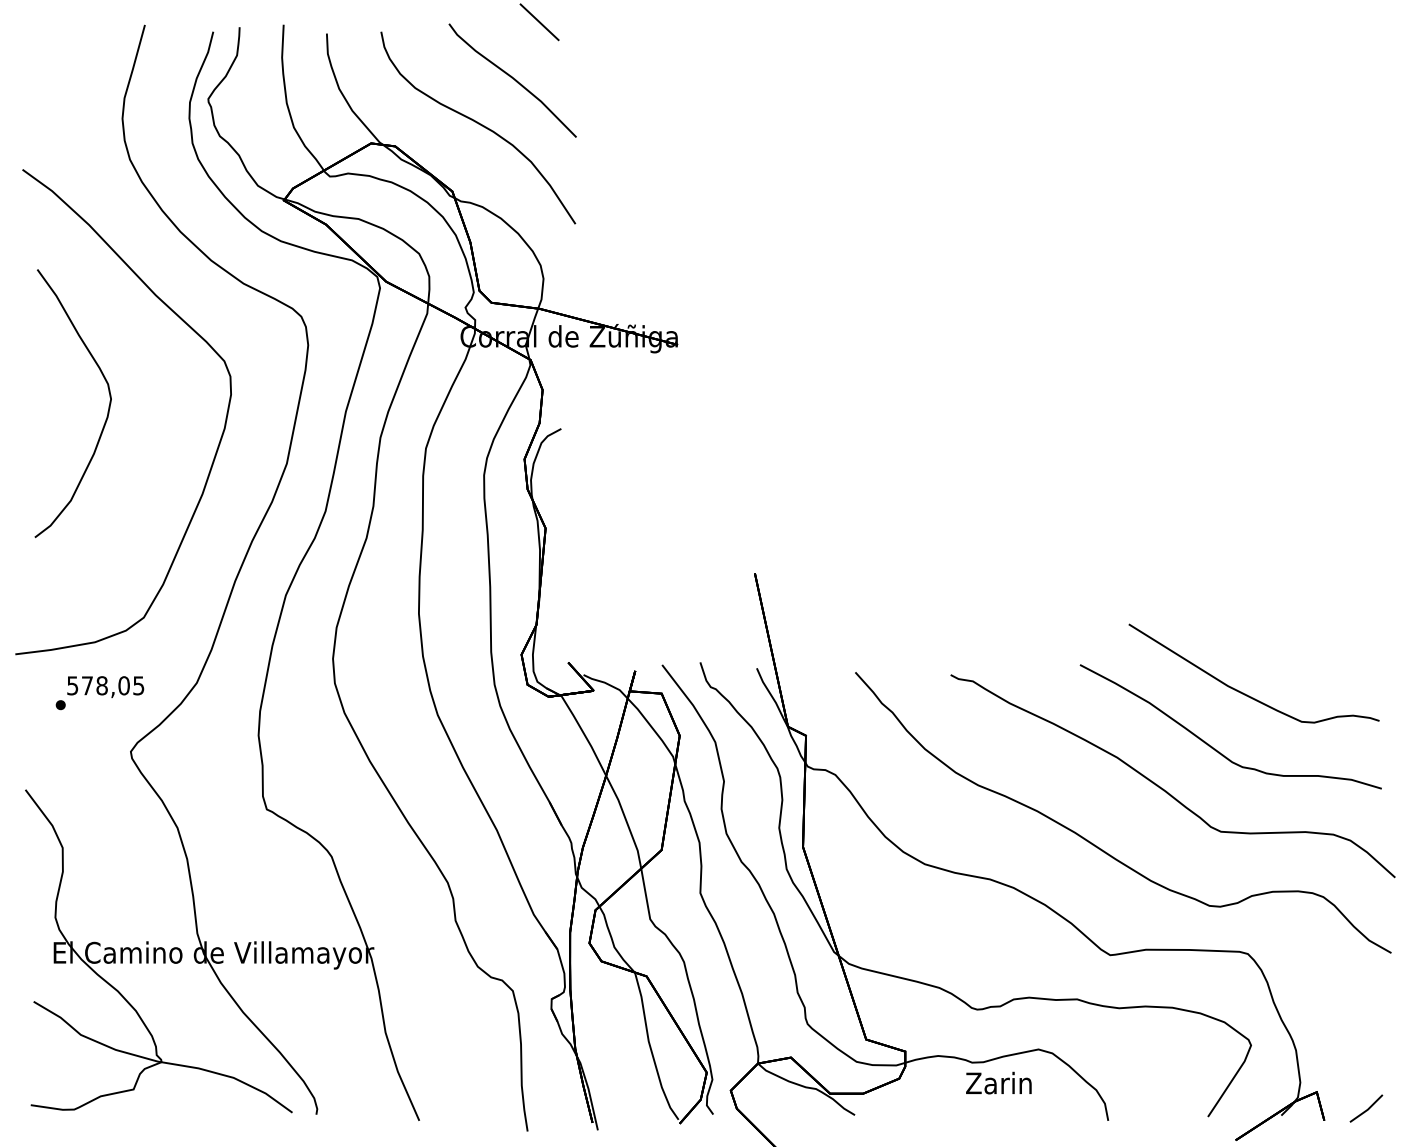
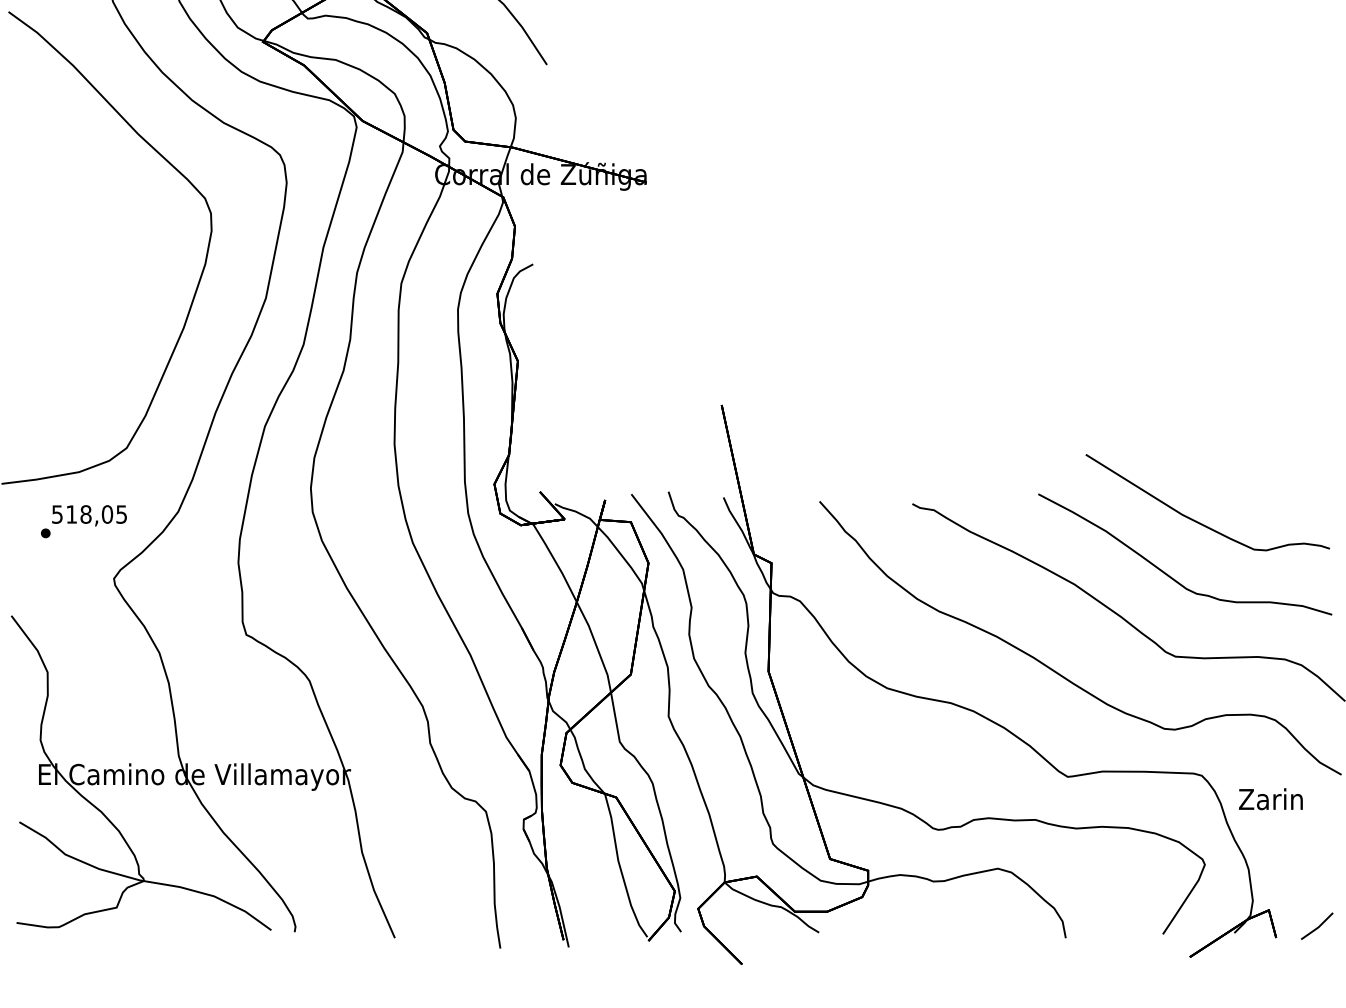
part: (107, 411) -> (91, 247), removed
text: (87, 685) -> (71, 514), 578,05 -> 518,05
text: (998, 1082) -> (1270, 798), moved

